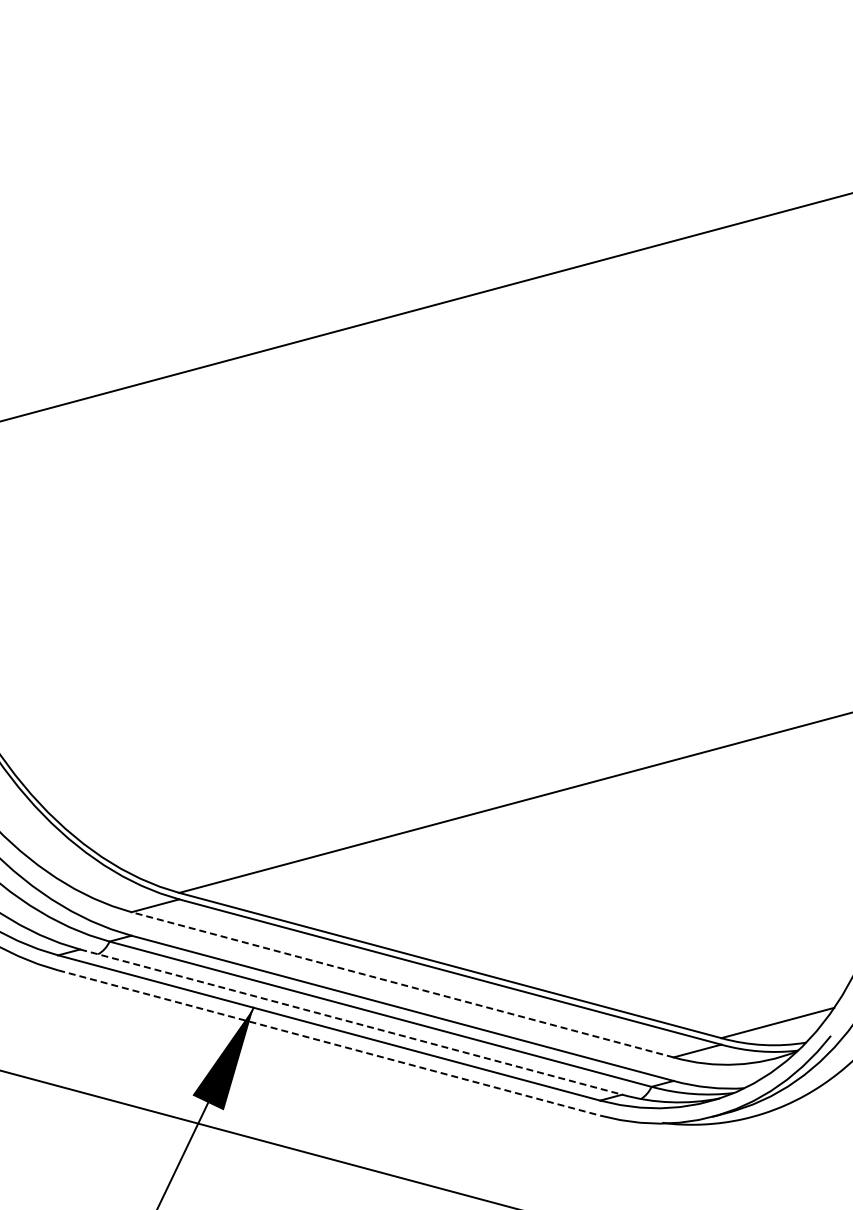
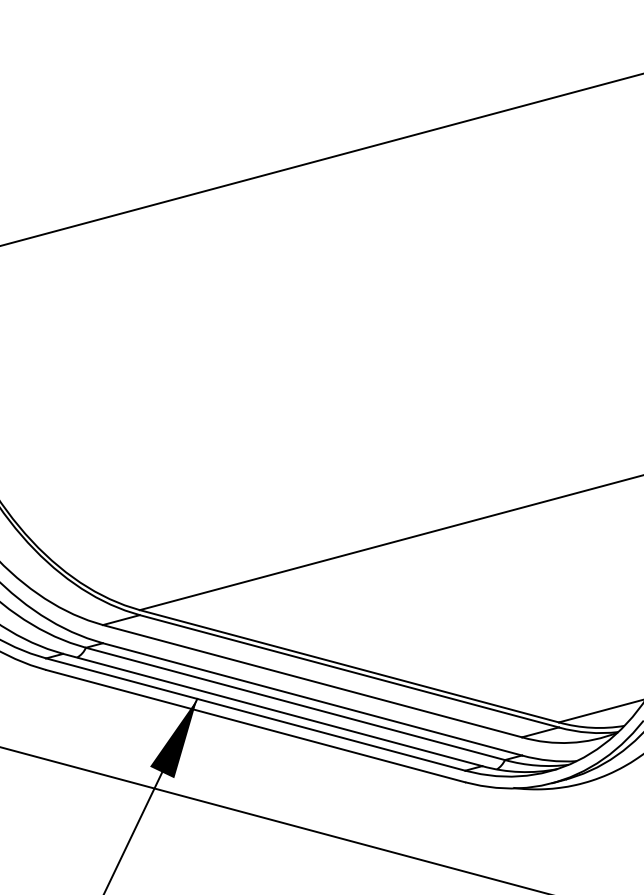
line: (402, 984) -> (312, 680), dashed -> solid
line: (351, 1022) -> (272, 710), dashed -> solid
line: (329, 1042) -> (255, 725), dashed -> solid

